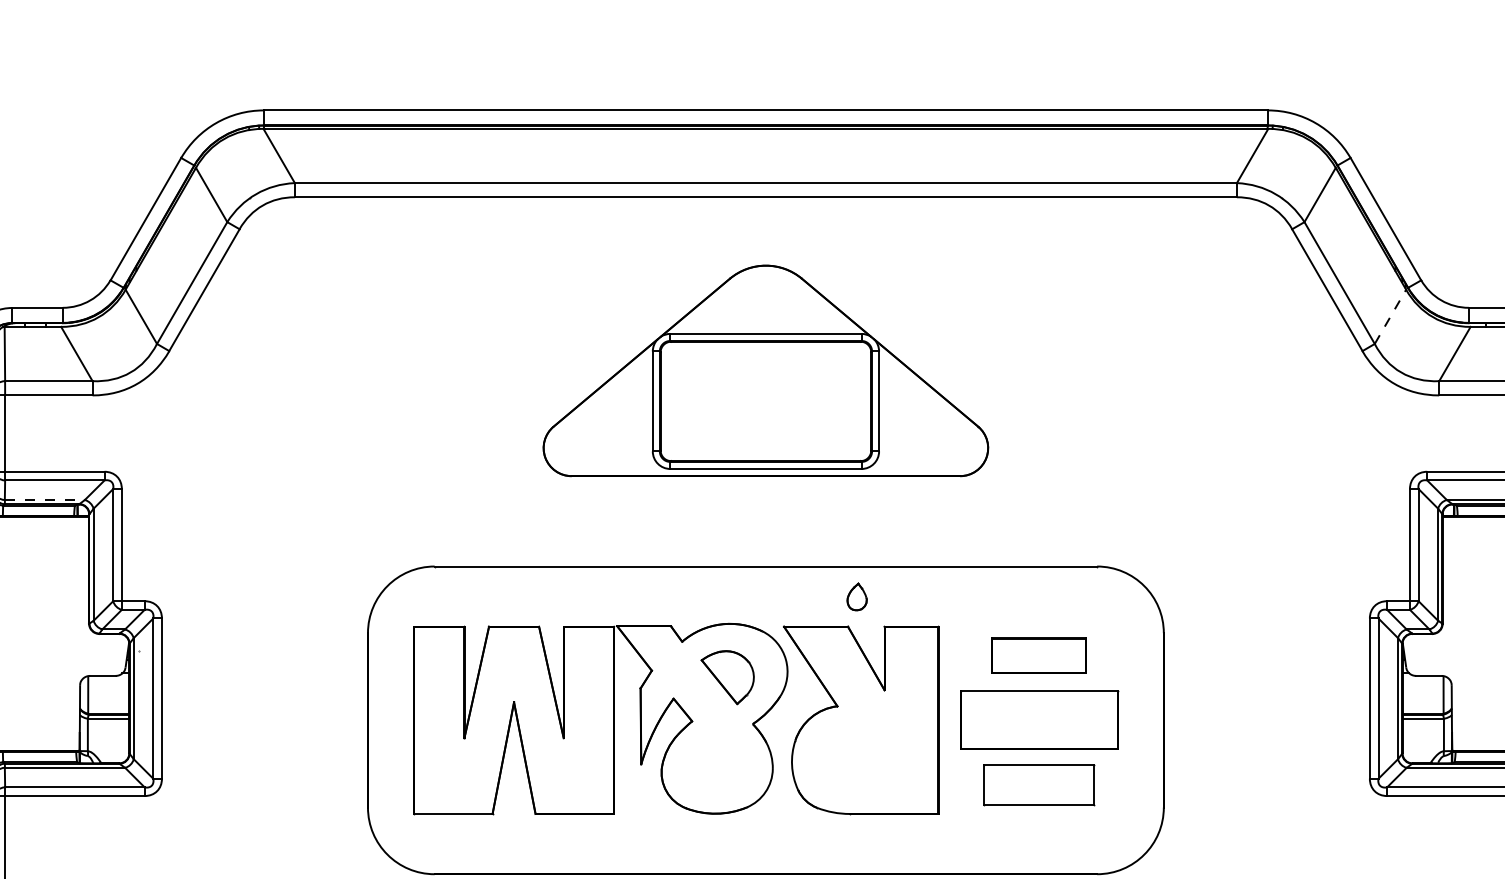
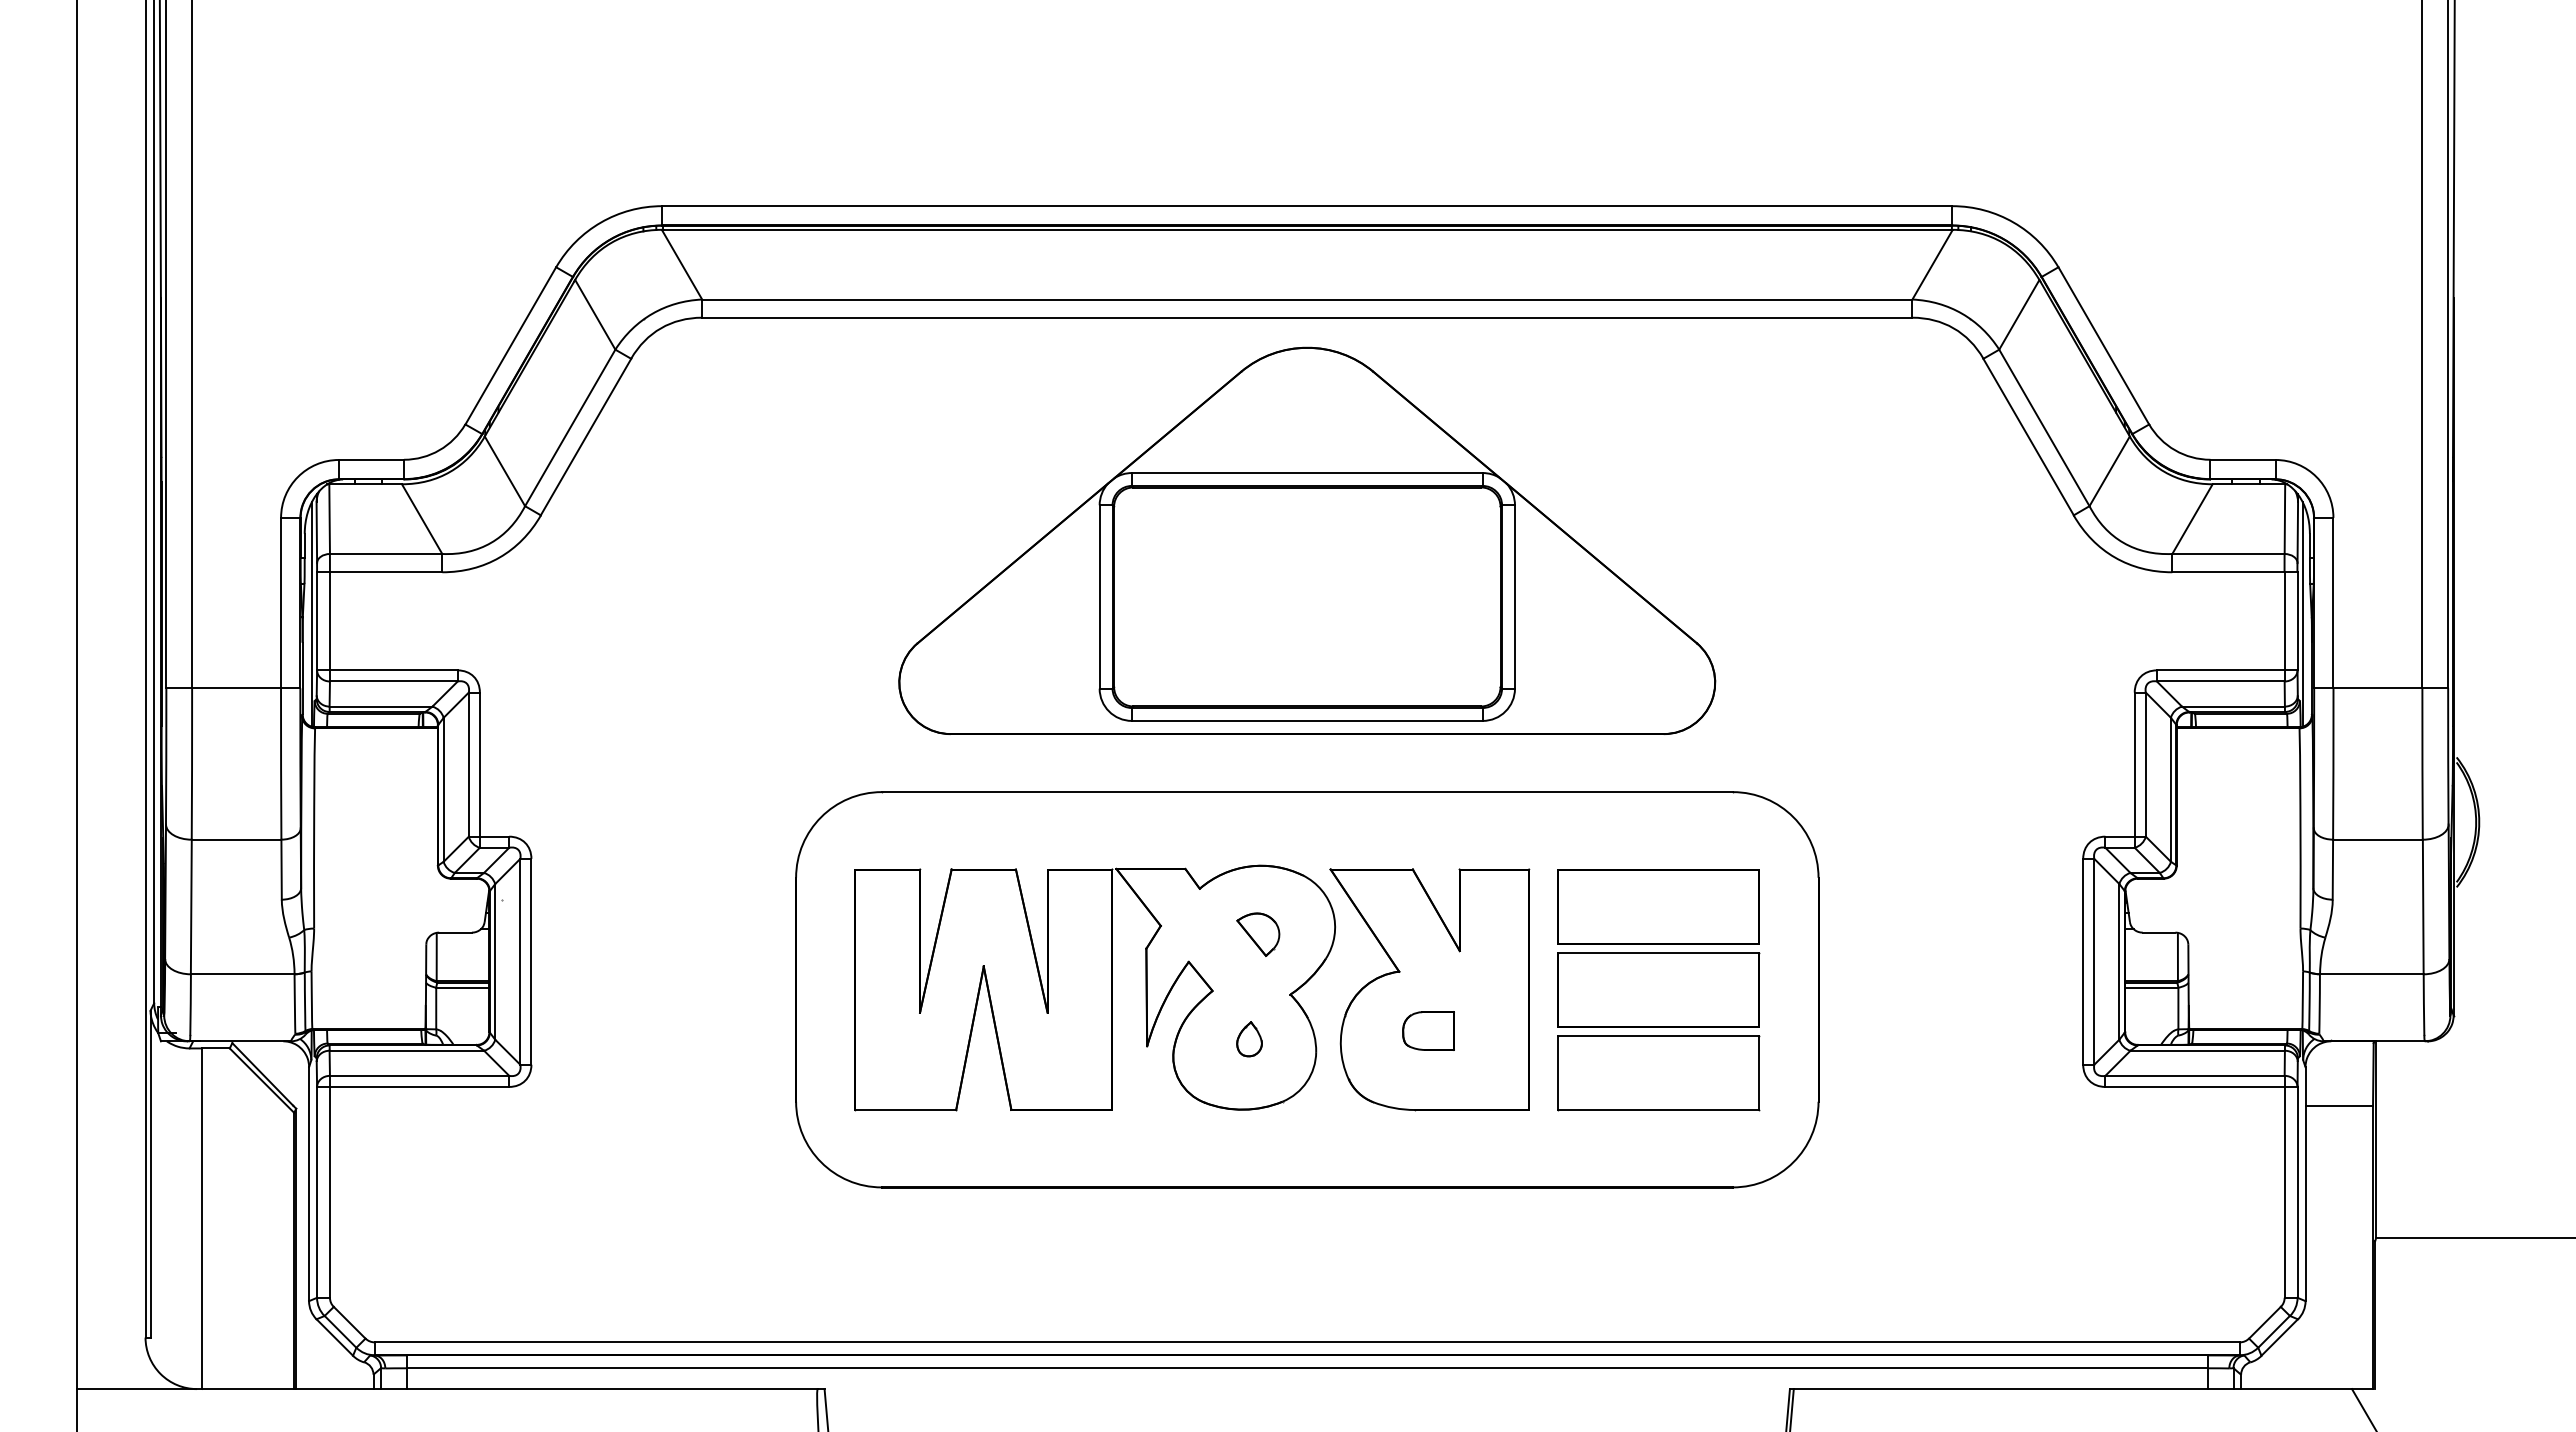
line: (1390, 316) -> (2109, 470), dashed -> solid
part: (766, 370) -> (1307, 540), size x1.43
line: (45, 499) -> (381, 706), dashed -> solid
part: (857, 597) -> (1249, 1039), moved
part: (1039, 655) -> (1658, 906), size x1.67
part: (727, 677) -> (1258, 934), size x0.62
part: (860, 752) -> (1428, 1030), added
part: (1039, 785) -> (1658, 1073), size x1.43

